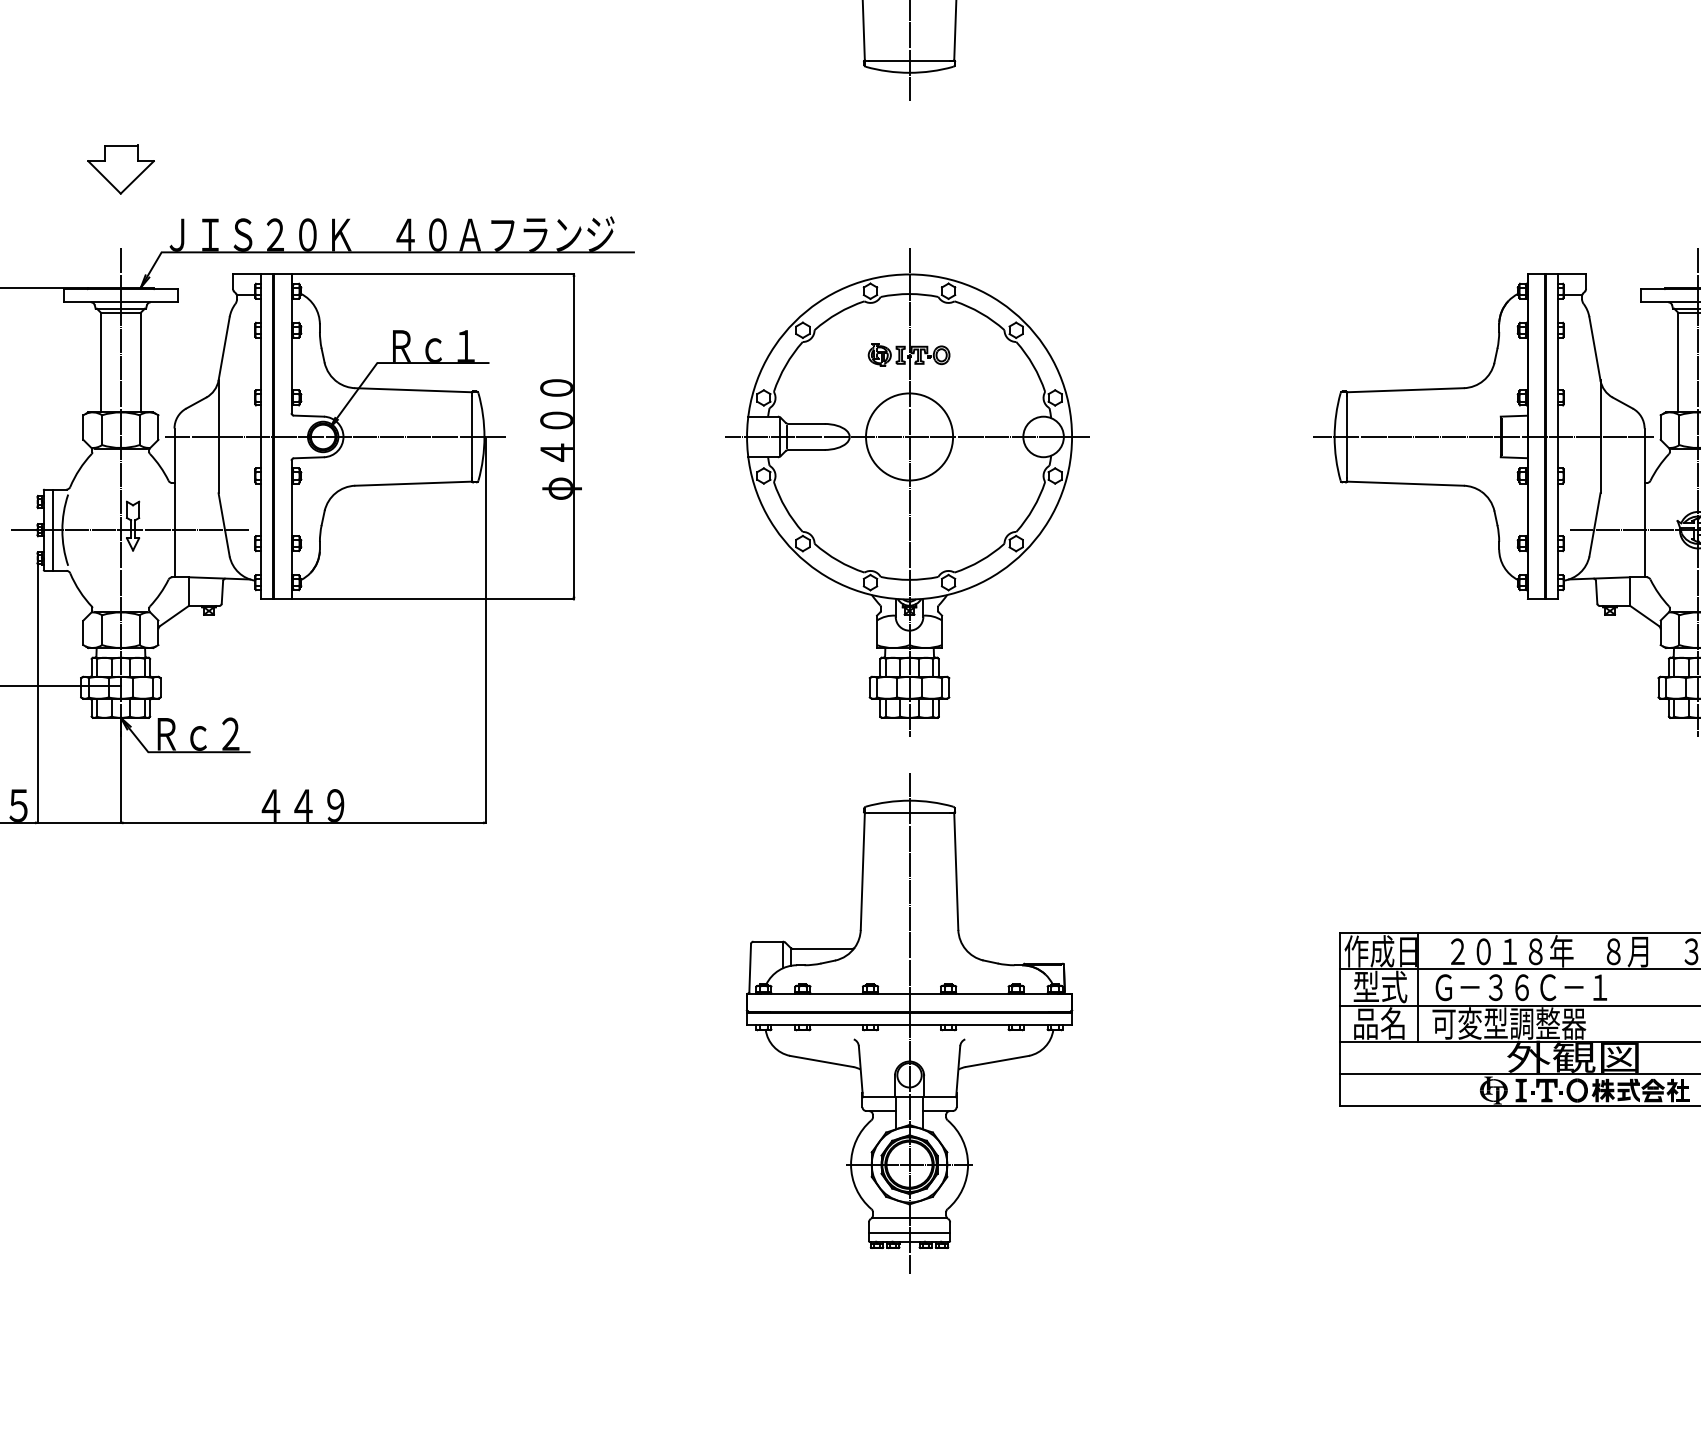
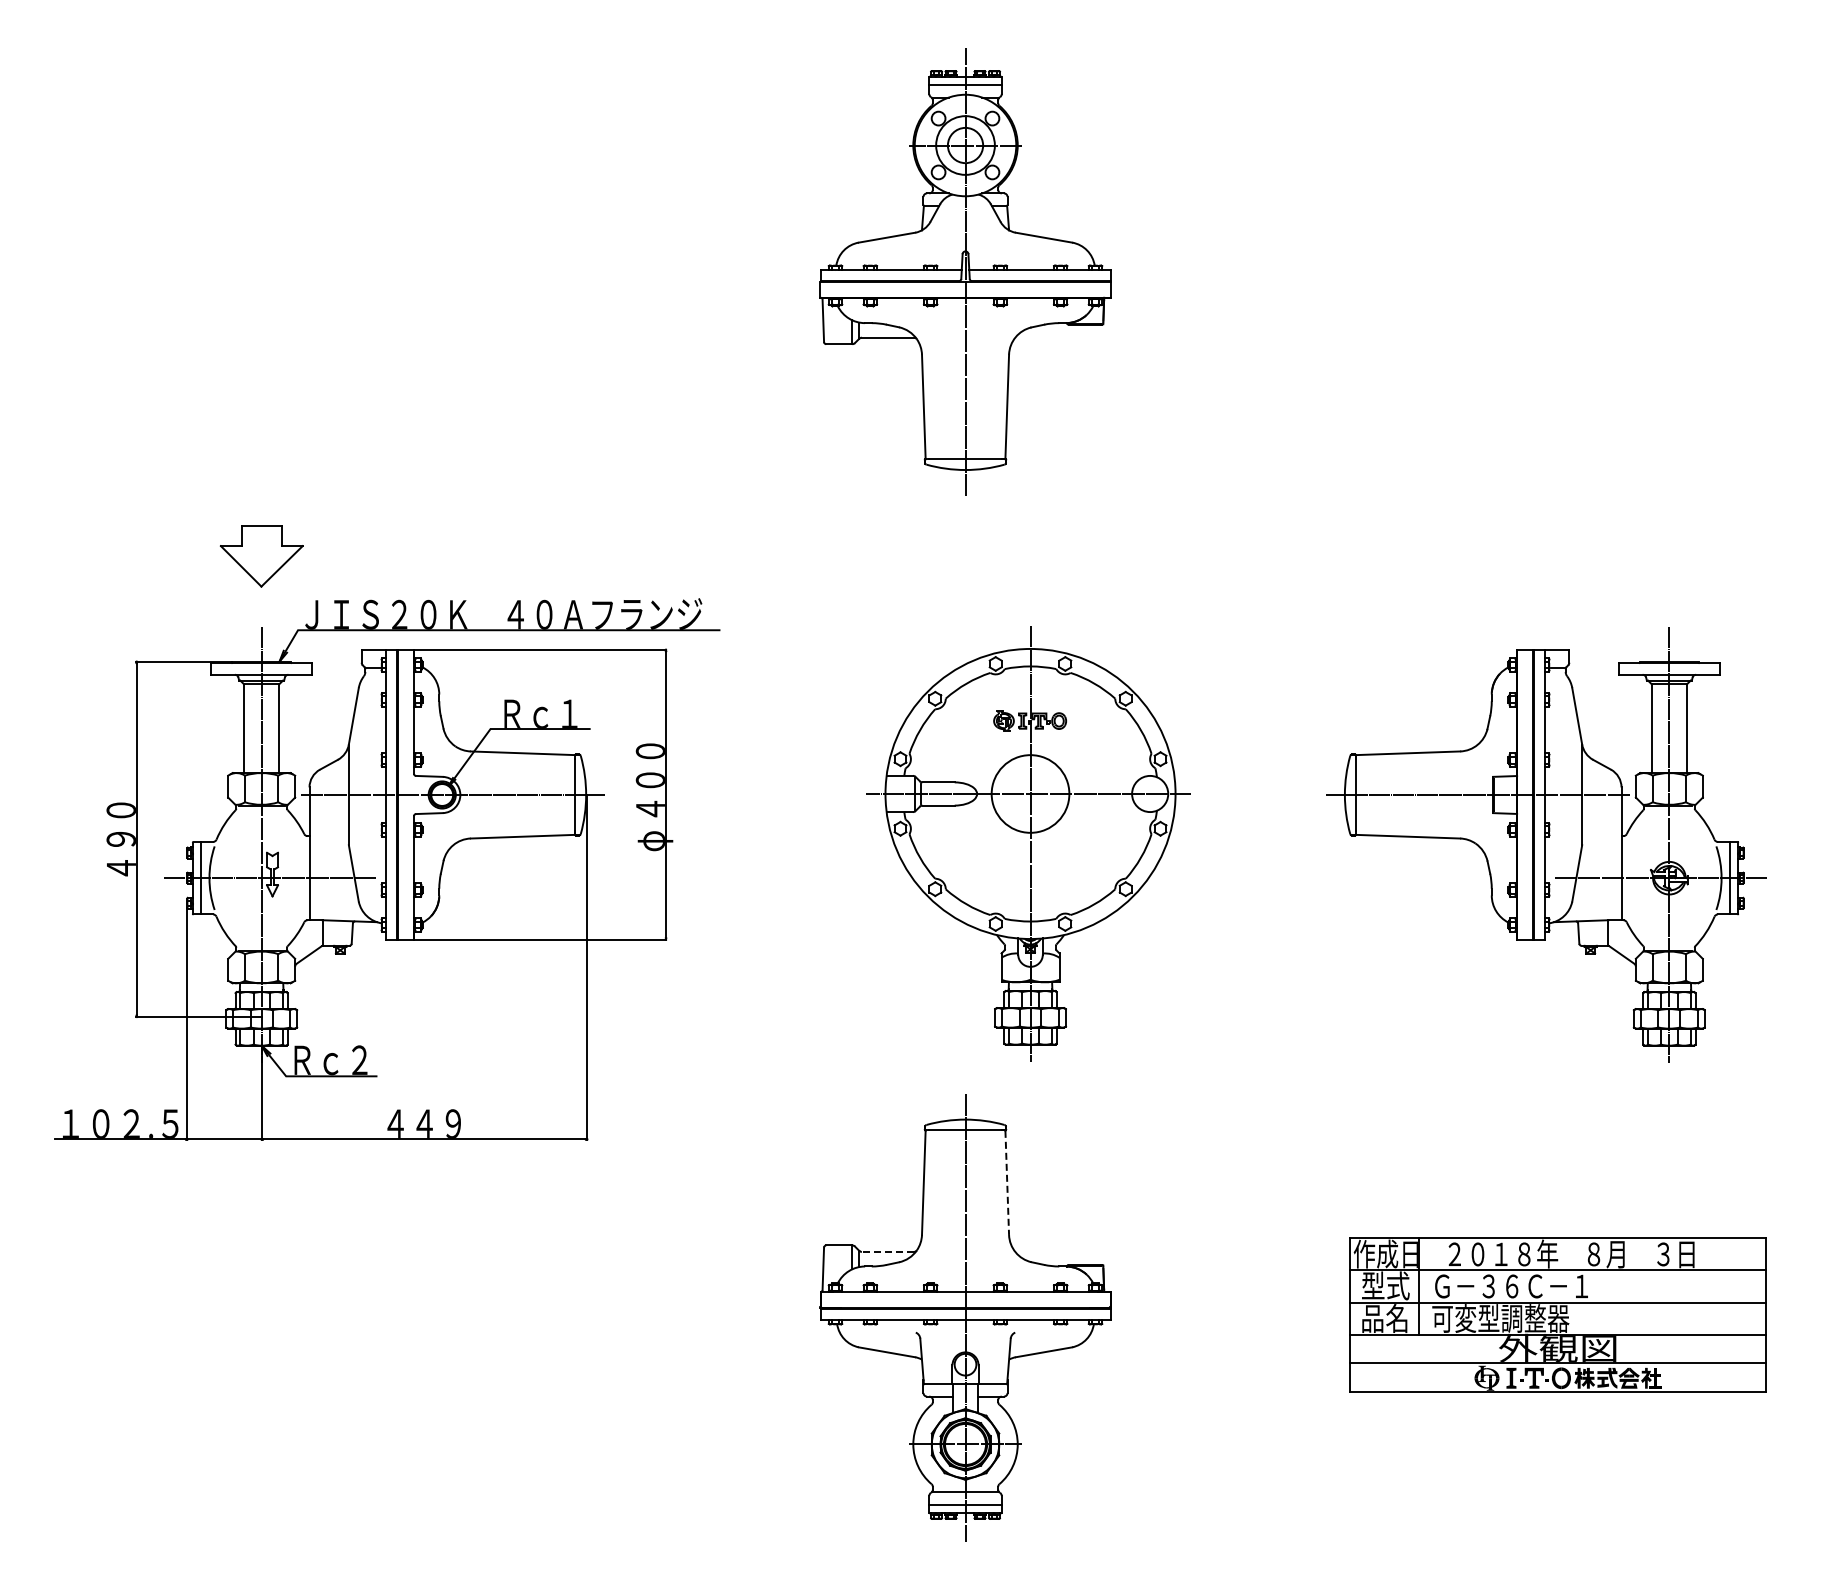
part: (120, 168) -> (261, 555), size x1.4
part: (907, 492) -> (1028, 843), moved
line: (956, 872) -> (1007, 1183), solid -> dashed
line: (822, 948) -> (887, 1251), solid -> dashed

